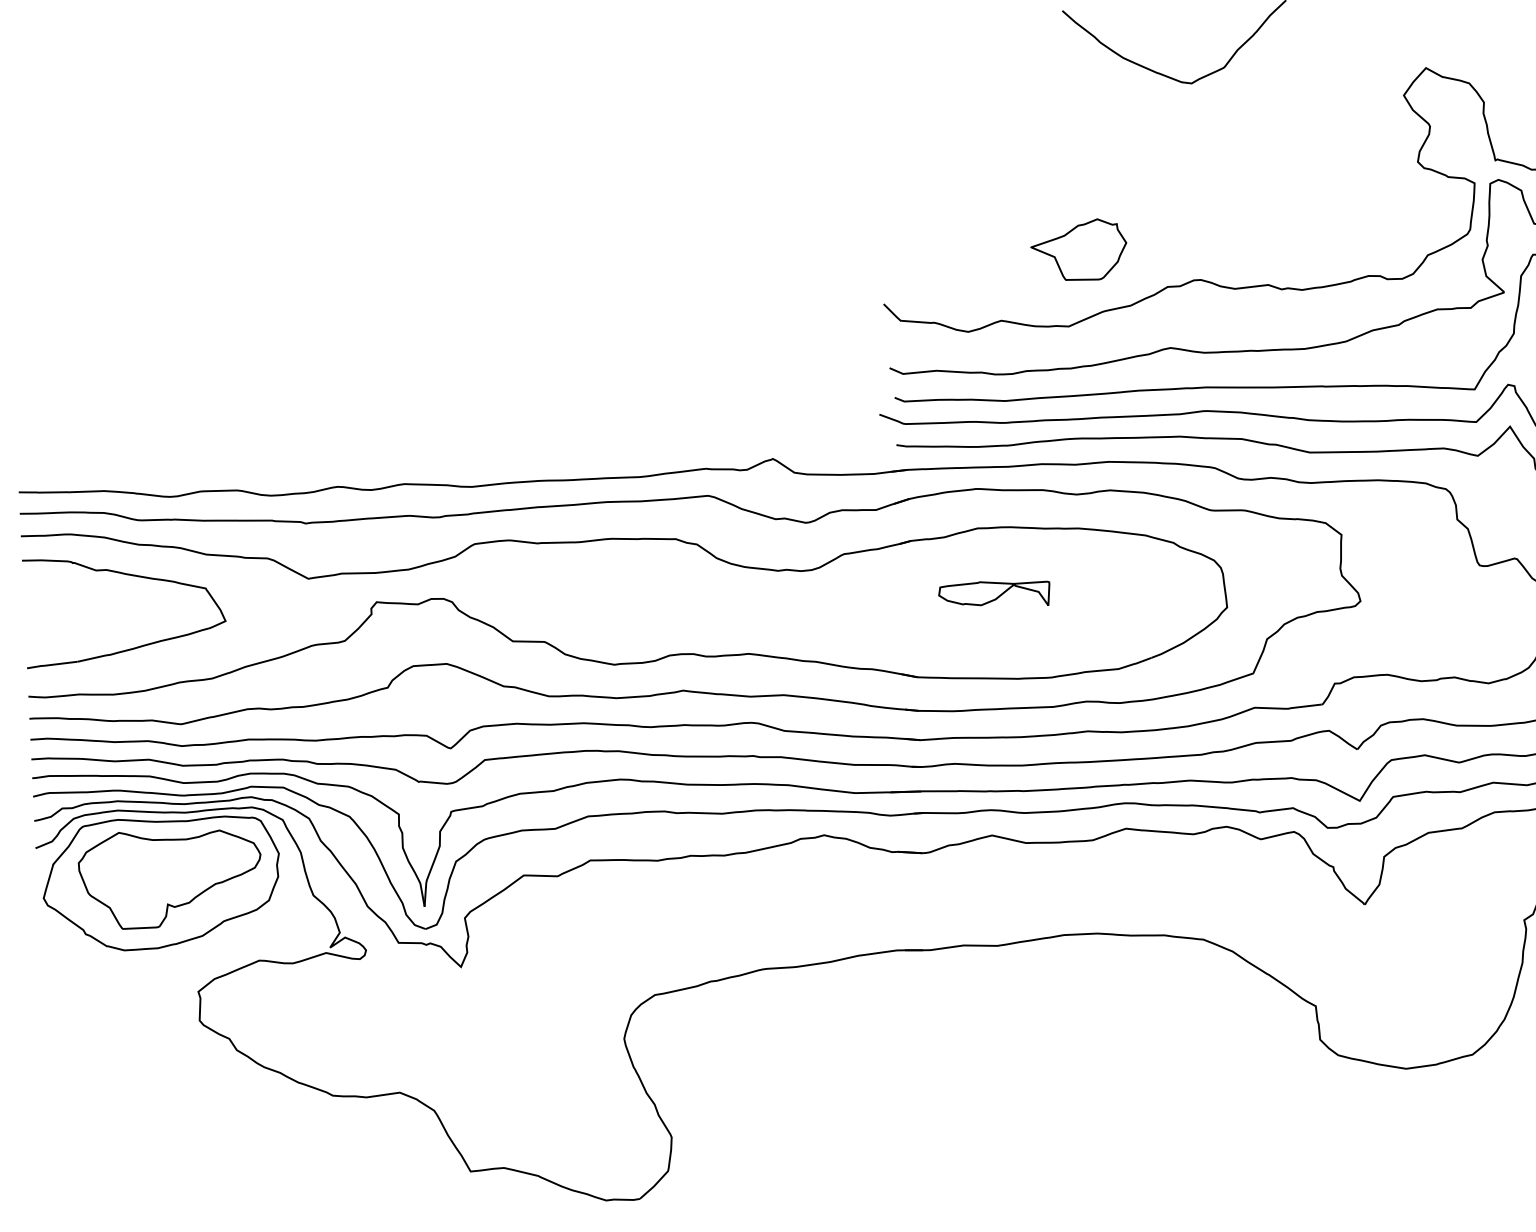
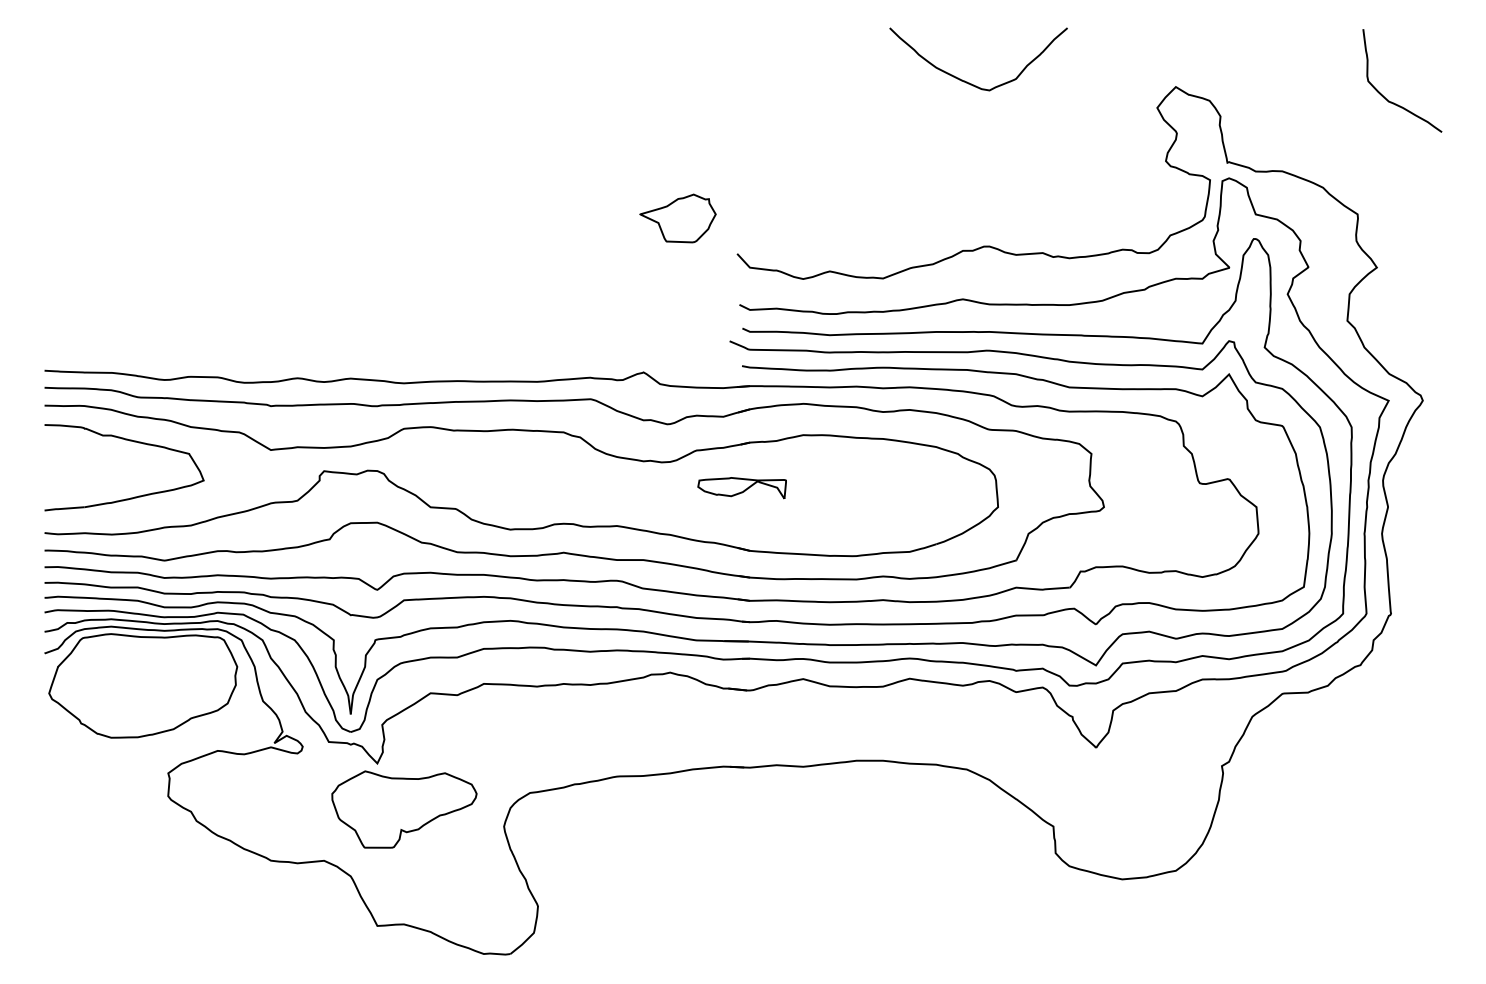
part: (1078, 250) -> (677, 218), moved
part: (993, 594) -> (741, 488), moved
part: (170, 878) -> (404, 809), moved

